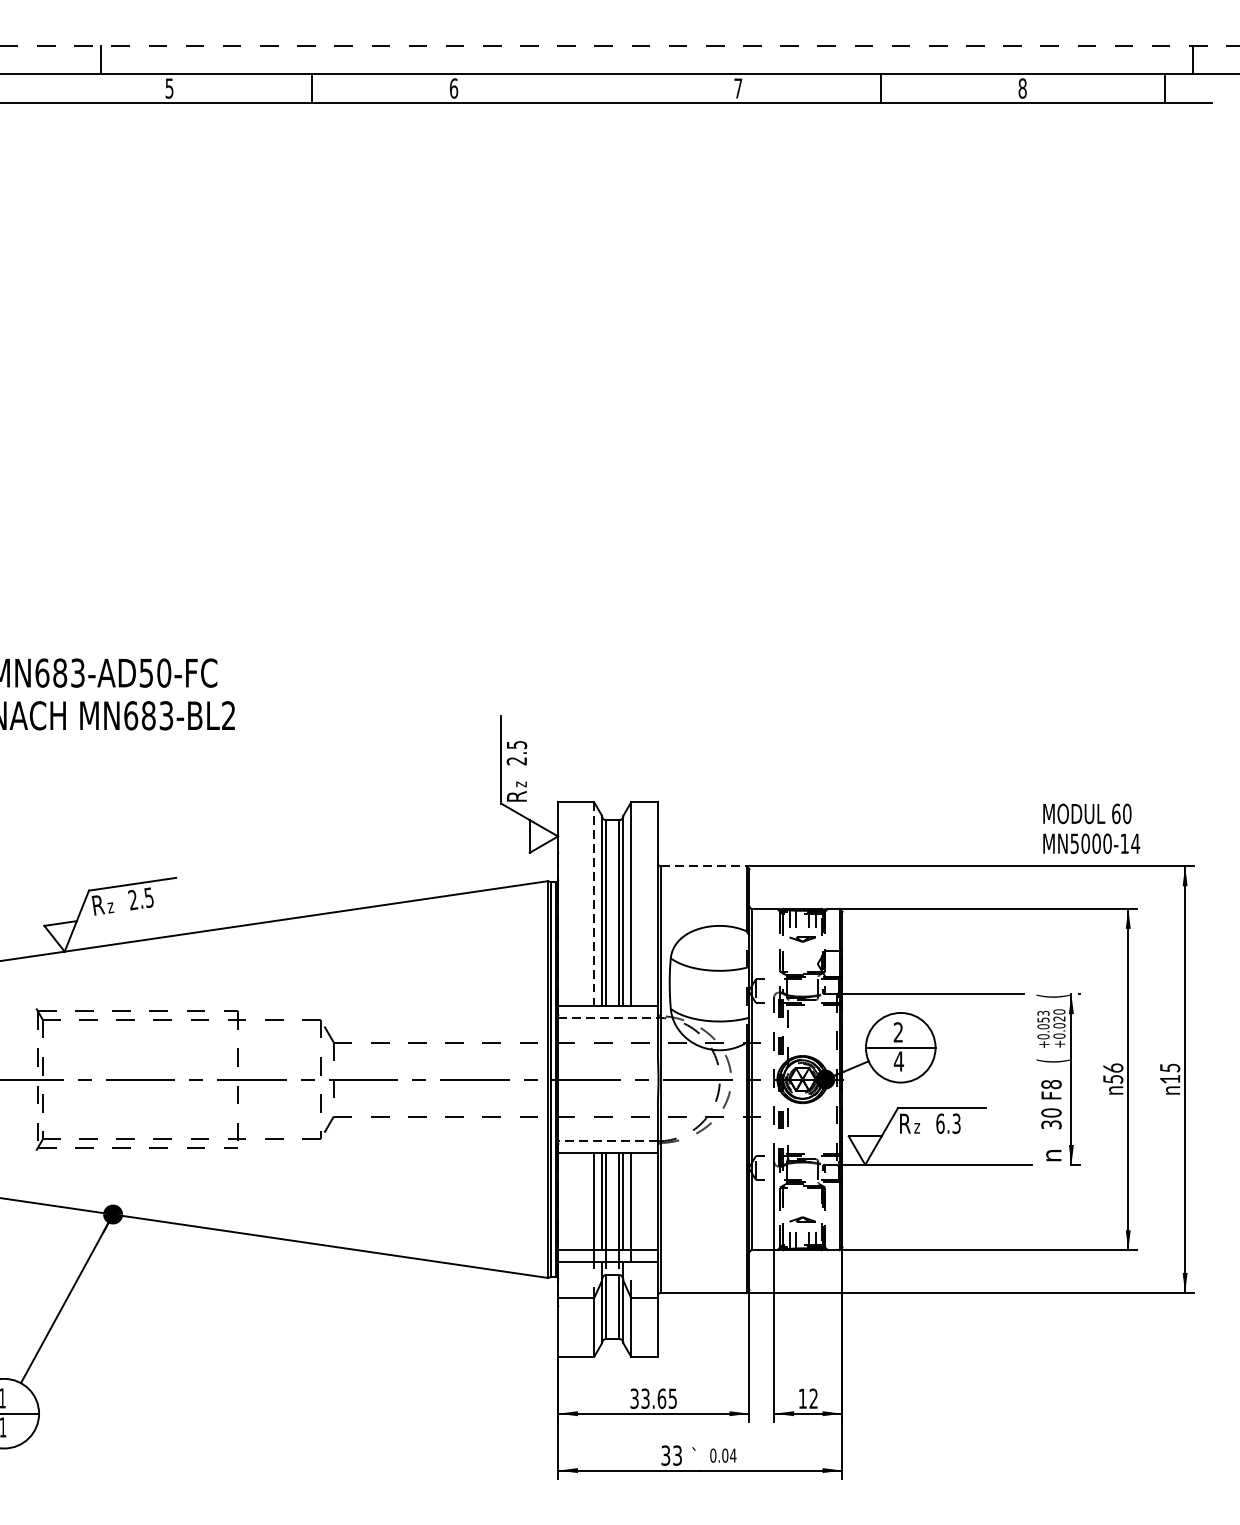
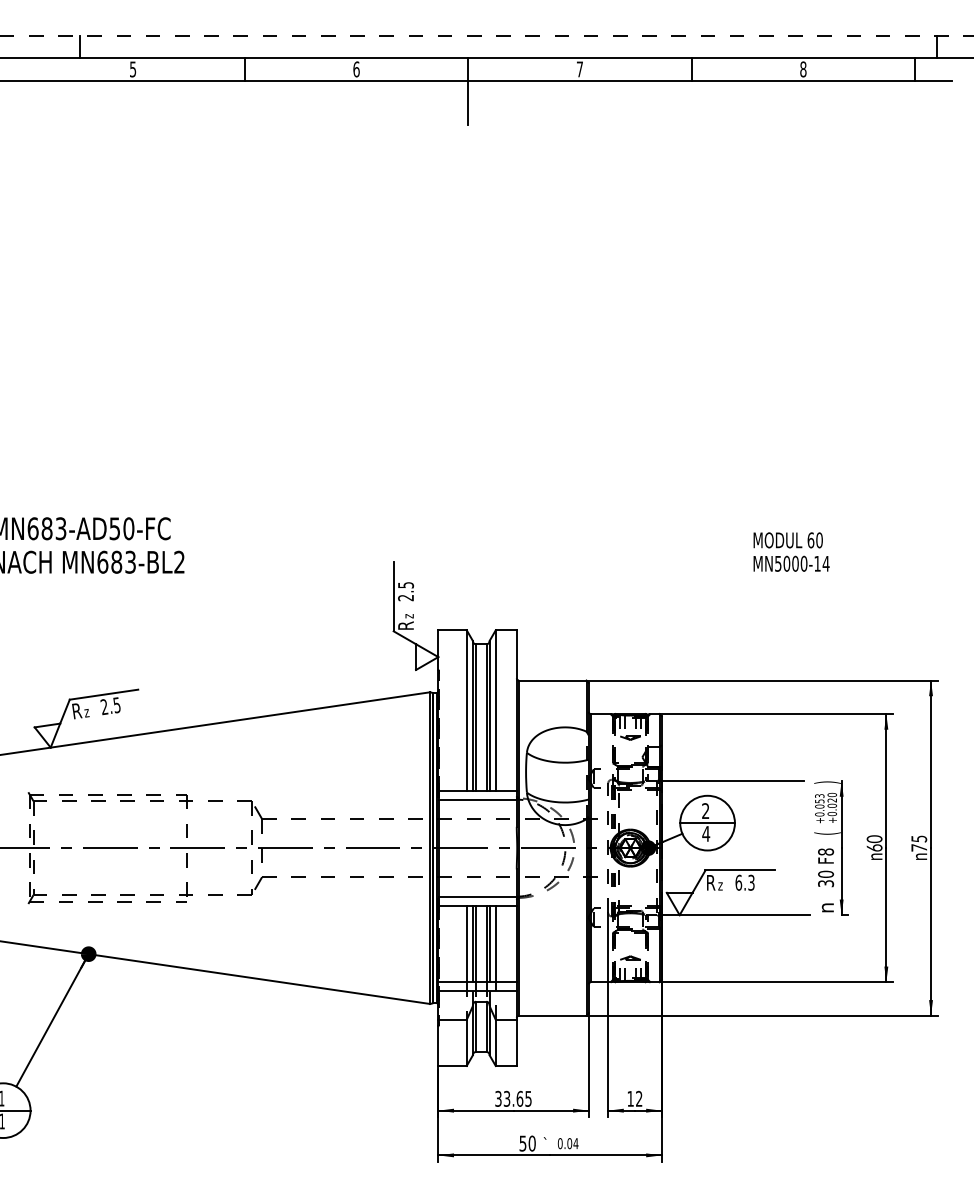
line: (596, 116) -> (468, 91), added
text: (1091, 828) -> (791, 551), moved
line: (703, 866) -> (552, 680), dashed -> solid
line: (593, 904) -> (466, 710), dashed -> solid
text: (1053, 996) -> (827, 782), ( -> )
line: (609, 1017) -> (478, 799), dashed -> solid
text: (1113, 1073) -> (874, 843), 56 -> 60
text: (1170, 1078) -> (919, 847), 15 -> 75
line: (607, 1141) -> (477, 896), dashed -> solid
text: (671, 1455) -> (527, 1143), 33 -> 50

